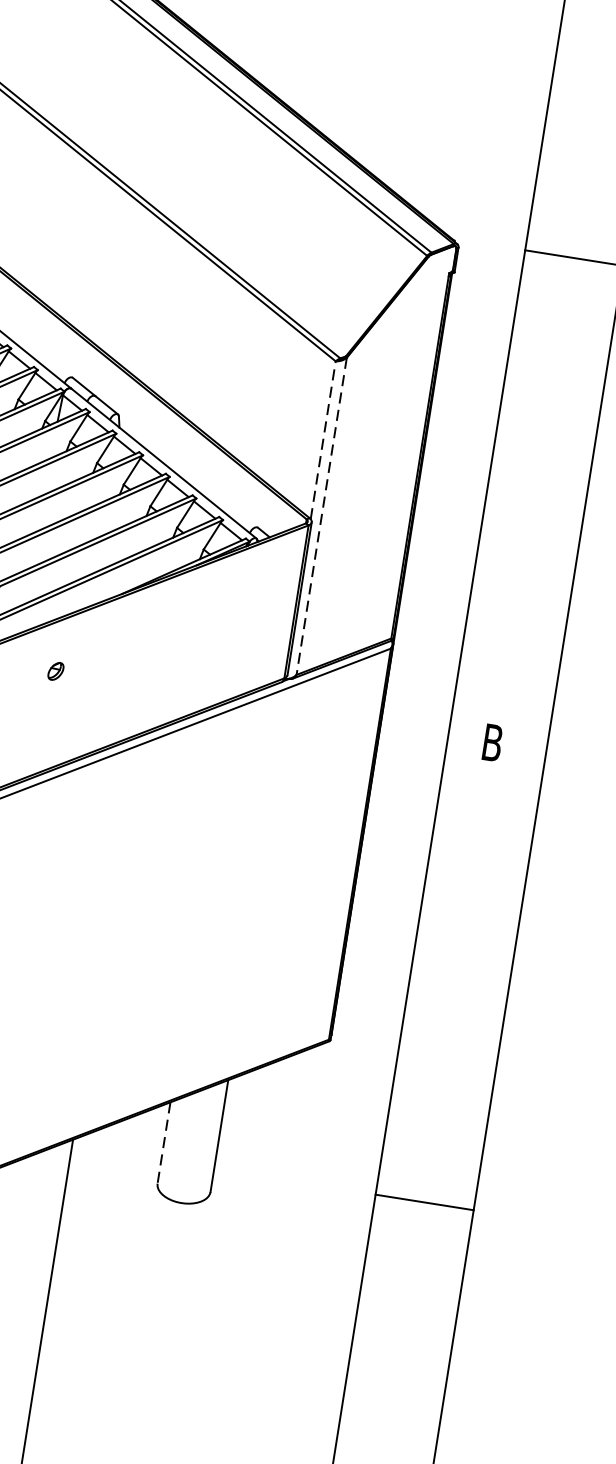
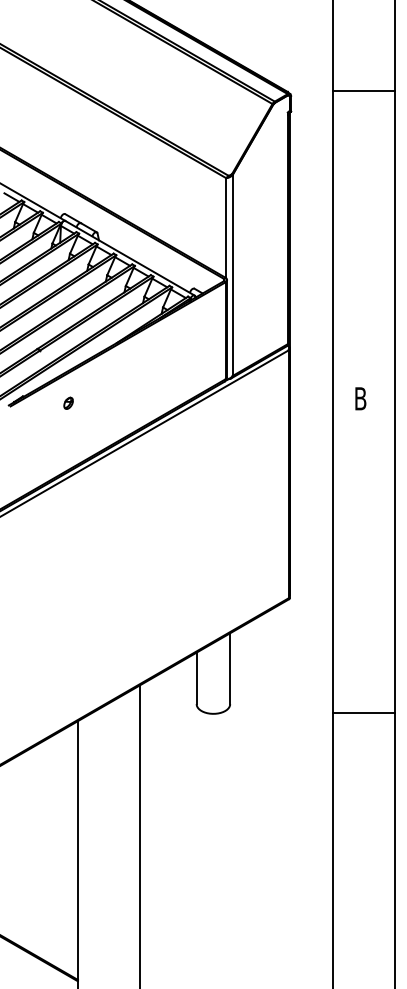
line: (323, 439) -> (226, 227), dashed -> solid
line: (321, 516) -> (232, 275), dashed -> solid
part: (55, 670) -> (68, 402), moved
line: (163, 1143) -> (196, 678), dashed -> solid
line: (424, 1202) -> (363, 712), moved

